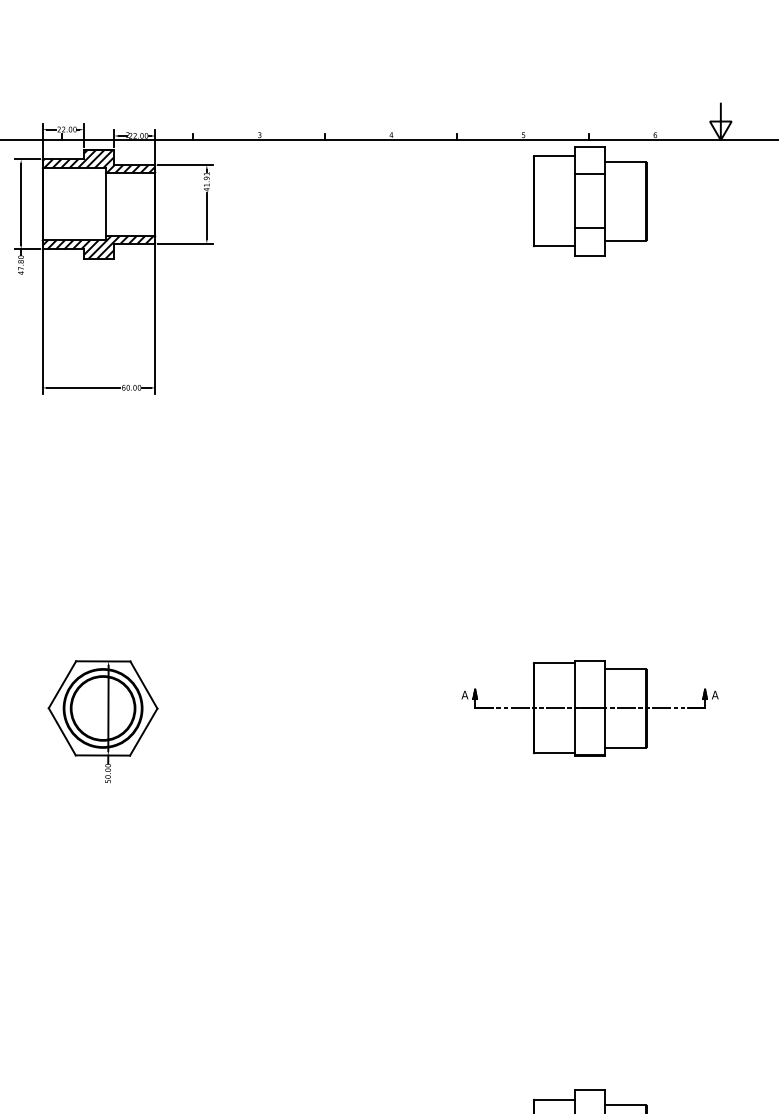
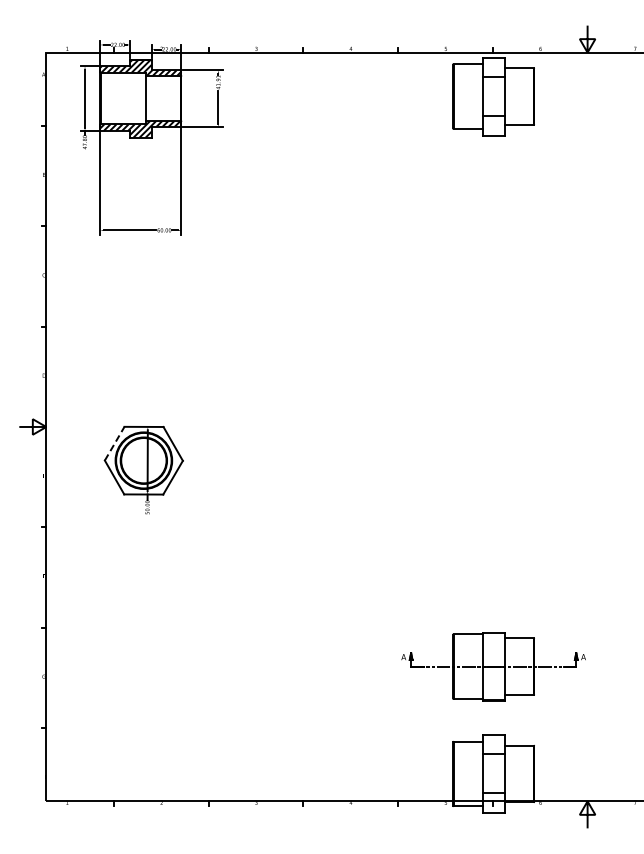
line: (62, 684) -> (114, 443), solid -> dashed
part: (589, 708) -> (493, 666), moved

